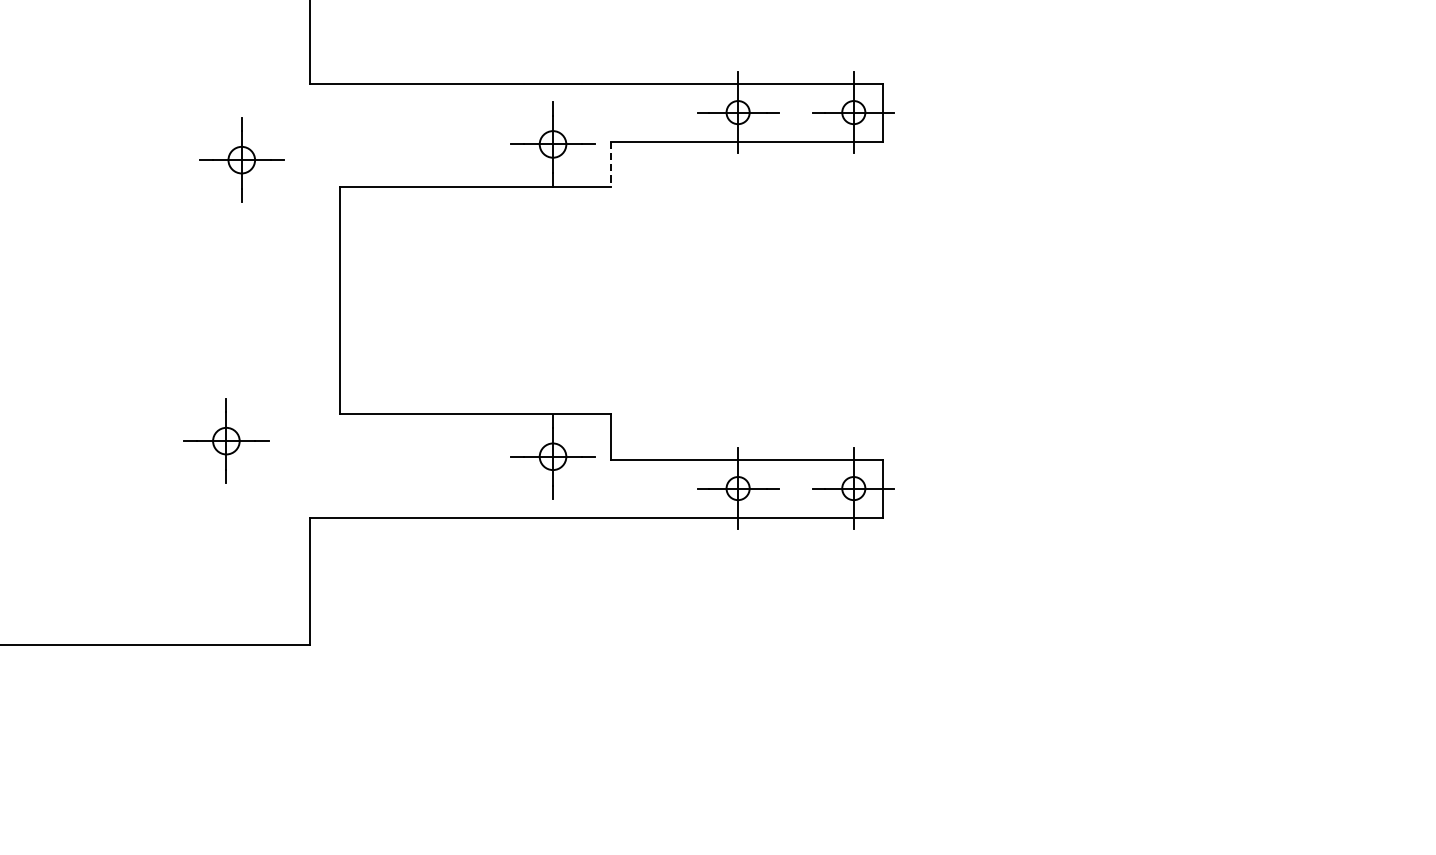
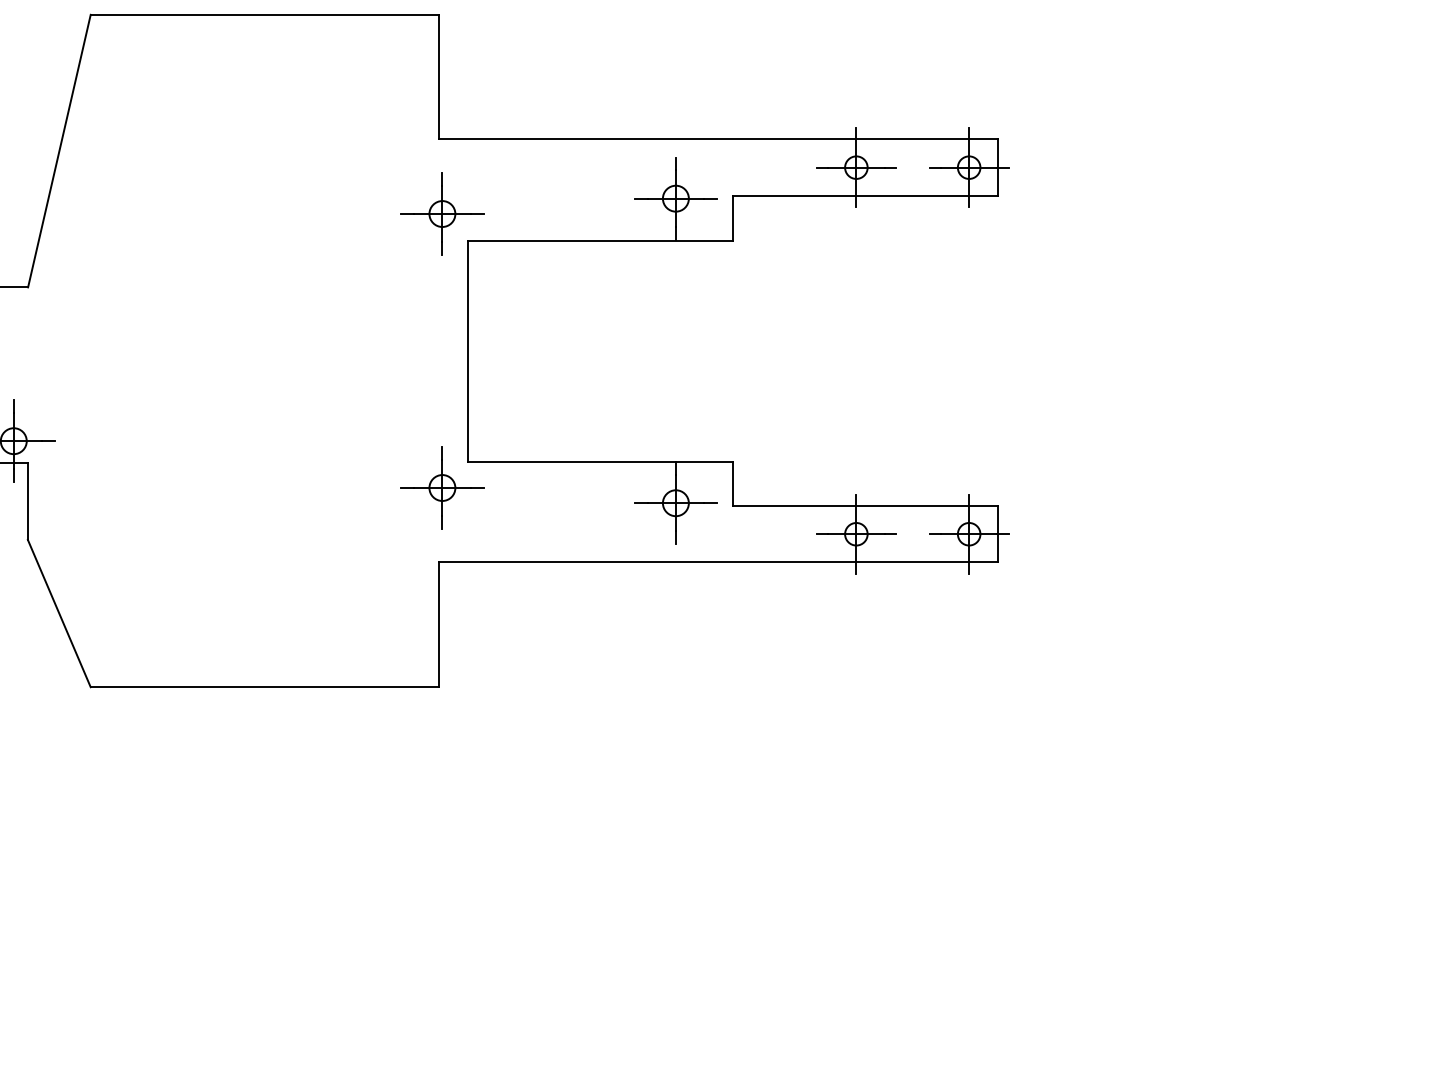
part: (241, 159) -> (442, 213), moved
line: (611, 164) -> (732, 218), dashed -> solid
part: (226, 440) -> (442, 487), moved

